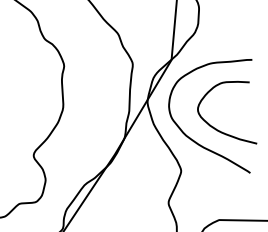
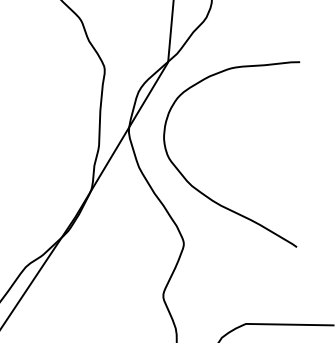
curve: (218, 129) -> (244, 175), removed

